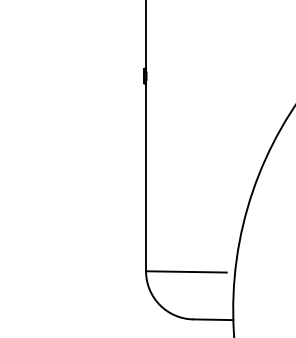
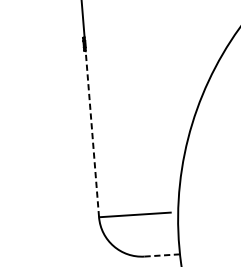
line: (146, 175) -> (92, 132), solid -> dashed
line: (213, 319) -> (162, 255), solid -> dashed

